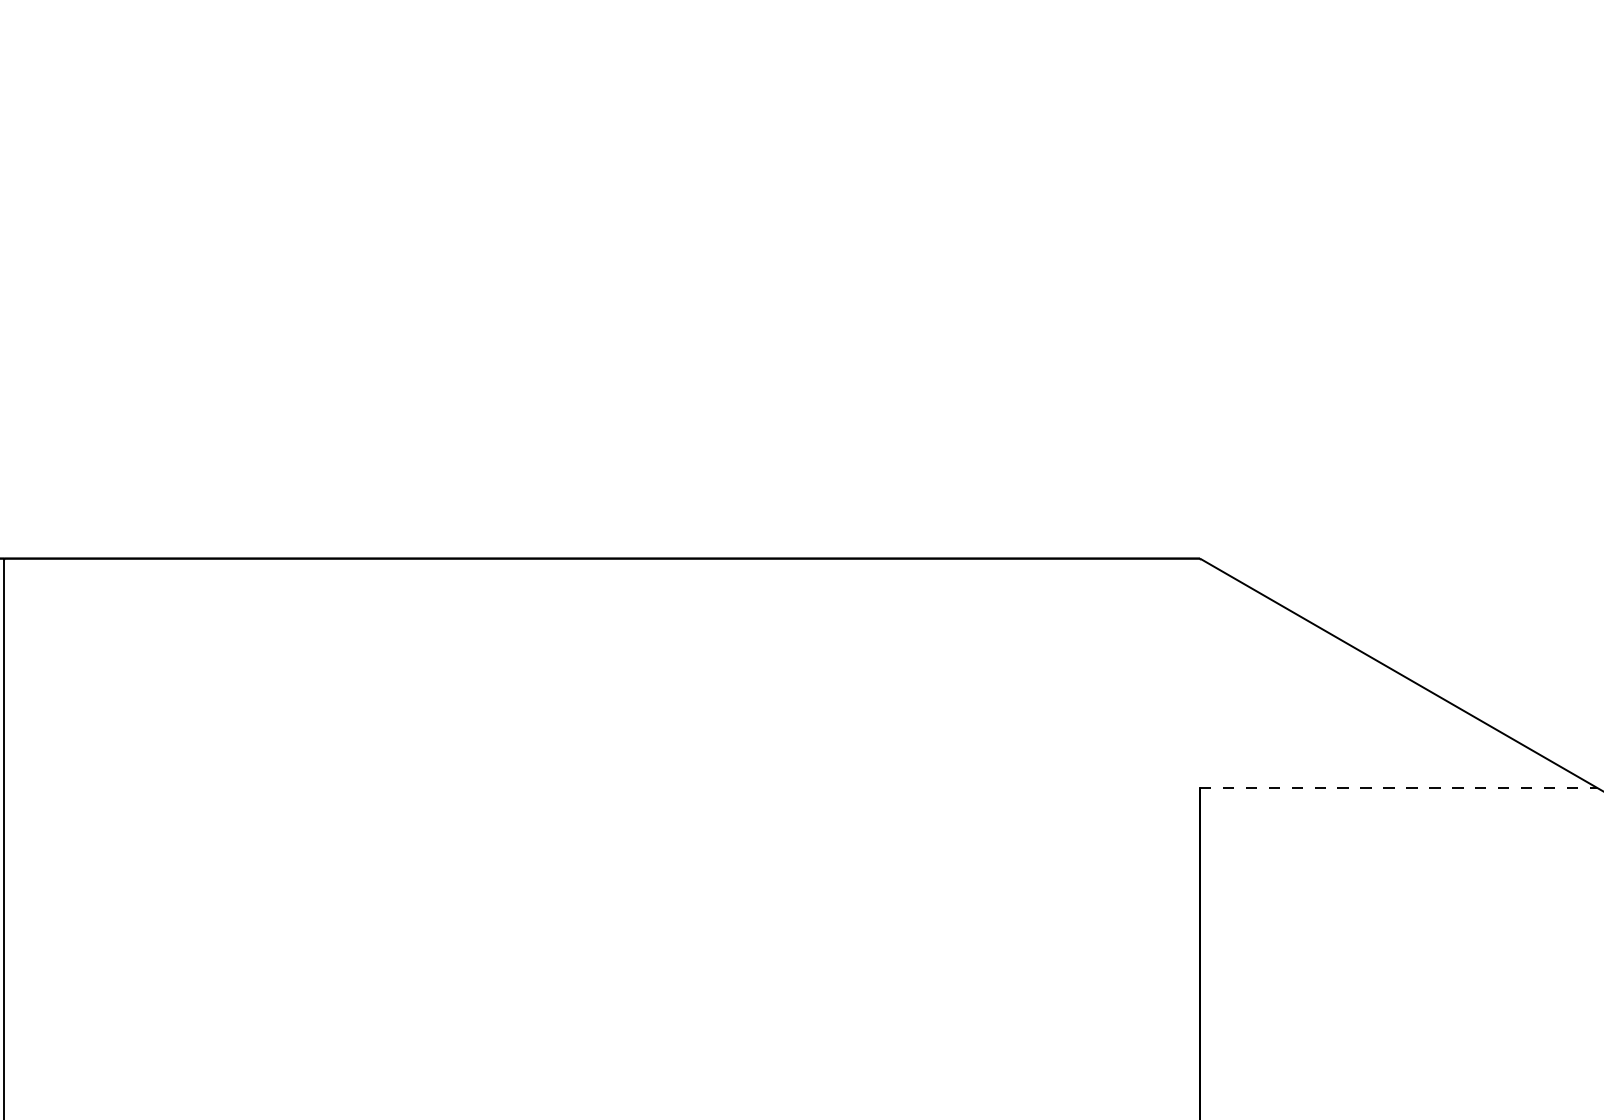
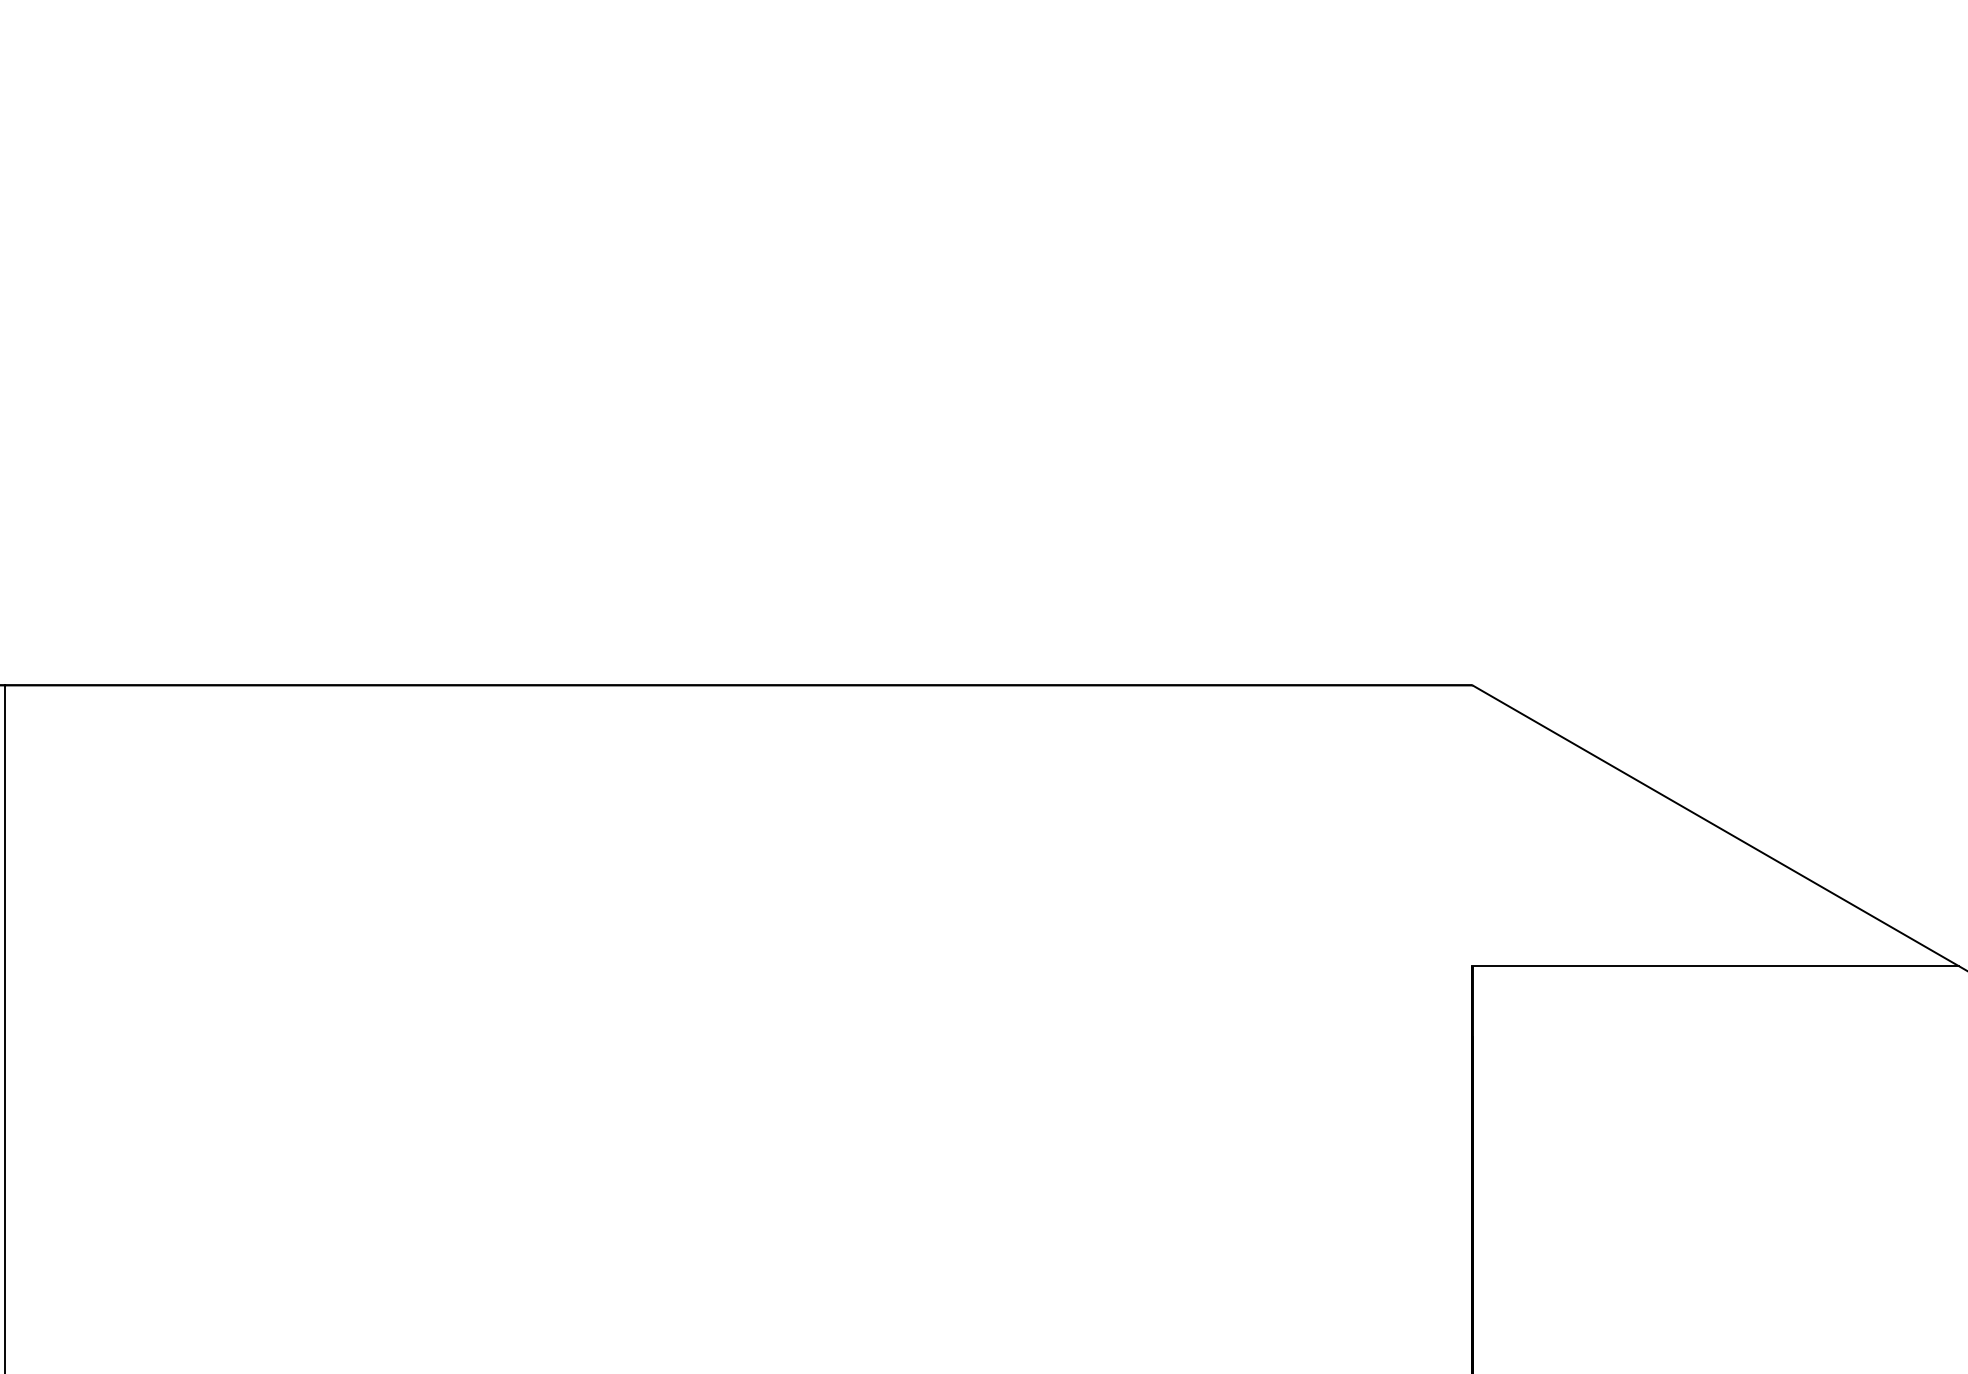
line: (1398, 787) -> (1715, 966), dashed -> solid

